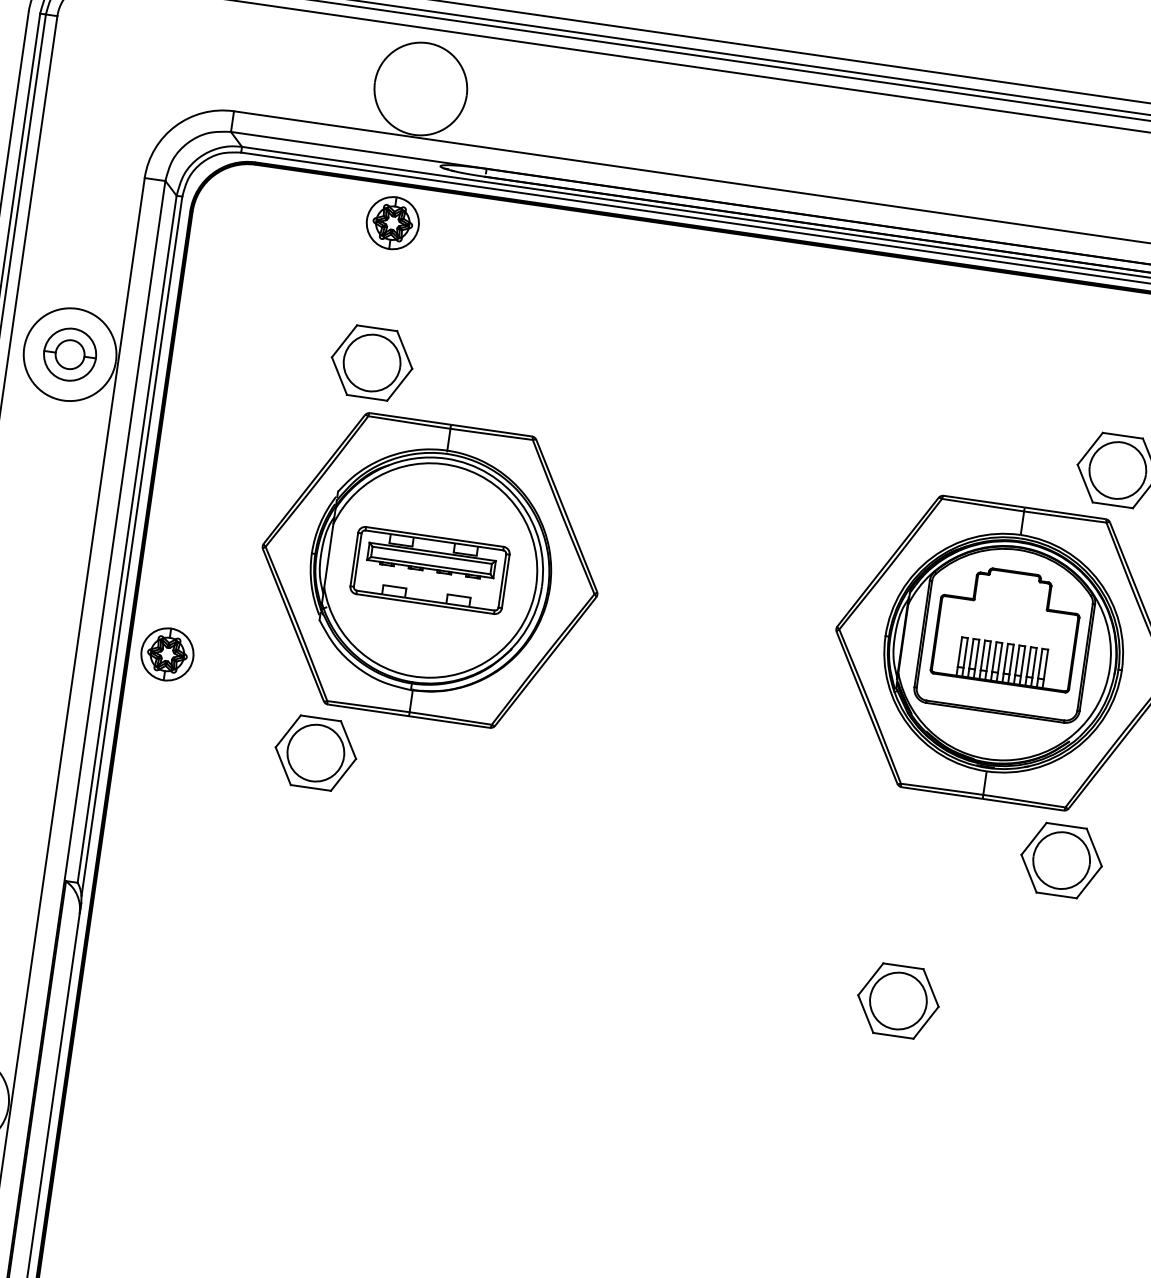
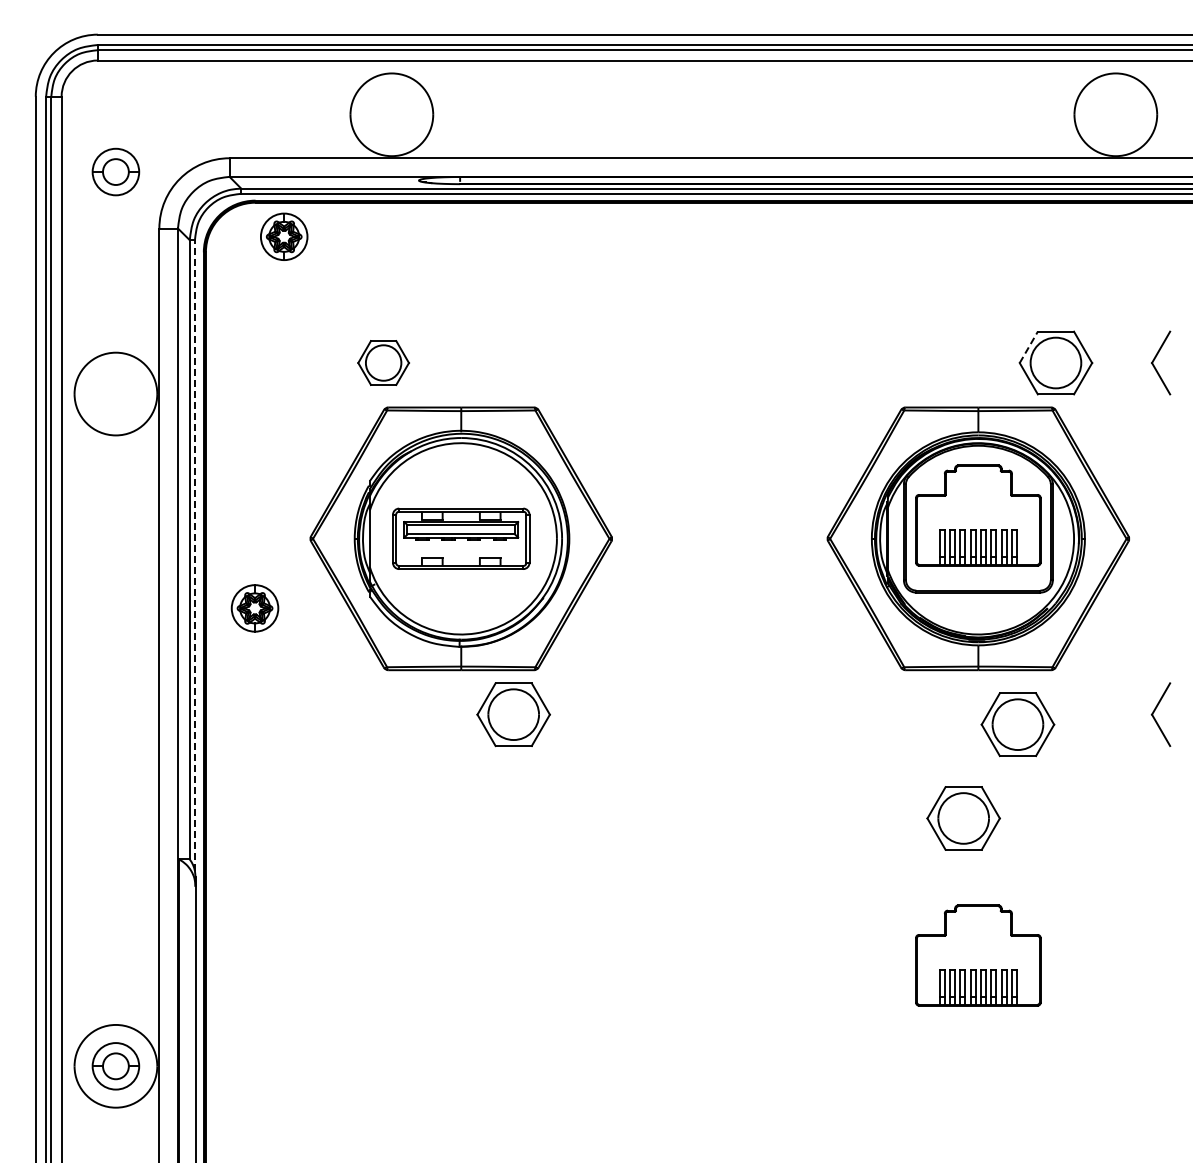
part: (393, 222) -> (284, 236), moved
part: (69, 353) -> (115, 171), moved
part: (371, 362) -> (383, 362), size x0.7
line: (1091, 447) -> (1029, 346), solid -> dashed
line: (131, 545) -> (194, 554), solid -> dashed
part: (166, 654) -> (254, 608), moved
part: (315, 752) -> (513, 714), moved
part: (1061, 860) -> (1017, 724), moved
part: (898, 1001) -> (963, 818), moved
part: (937, 1115) -> (978, 955), added

